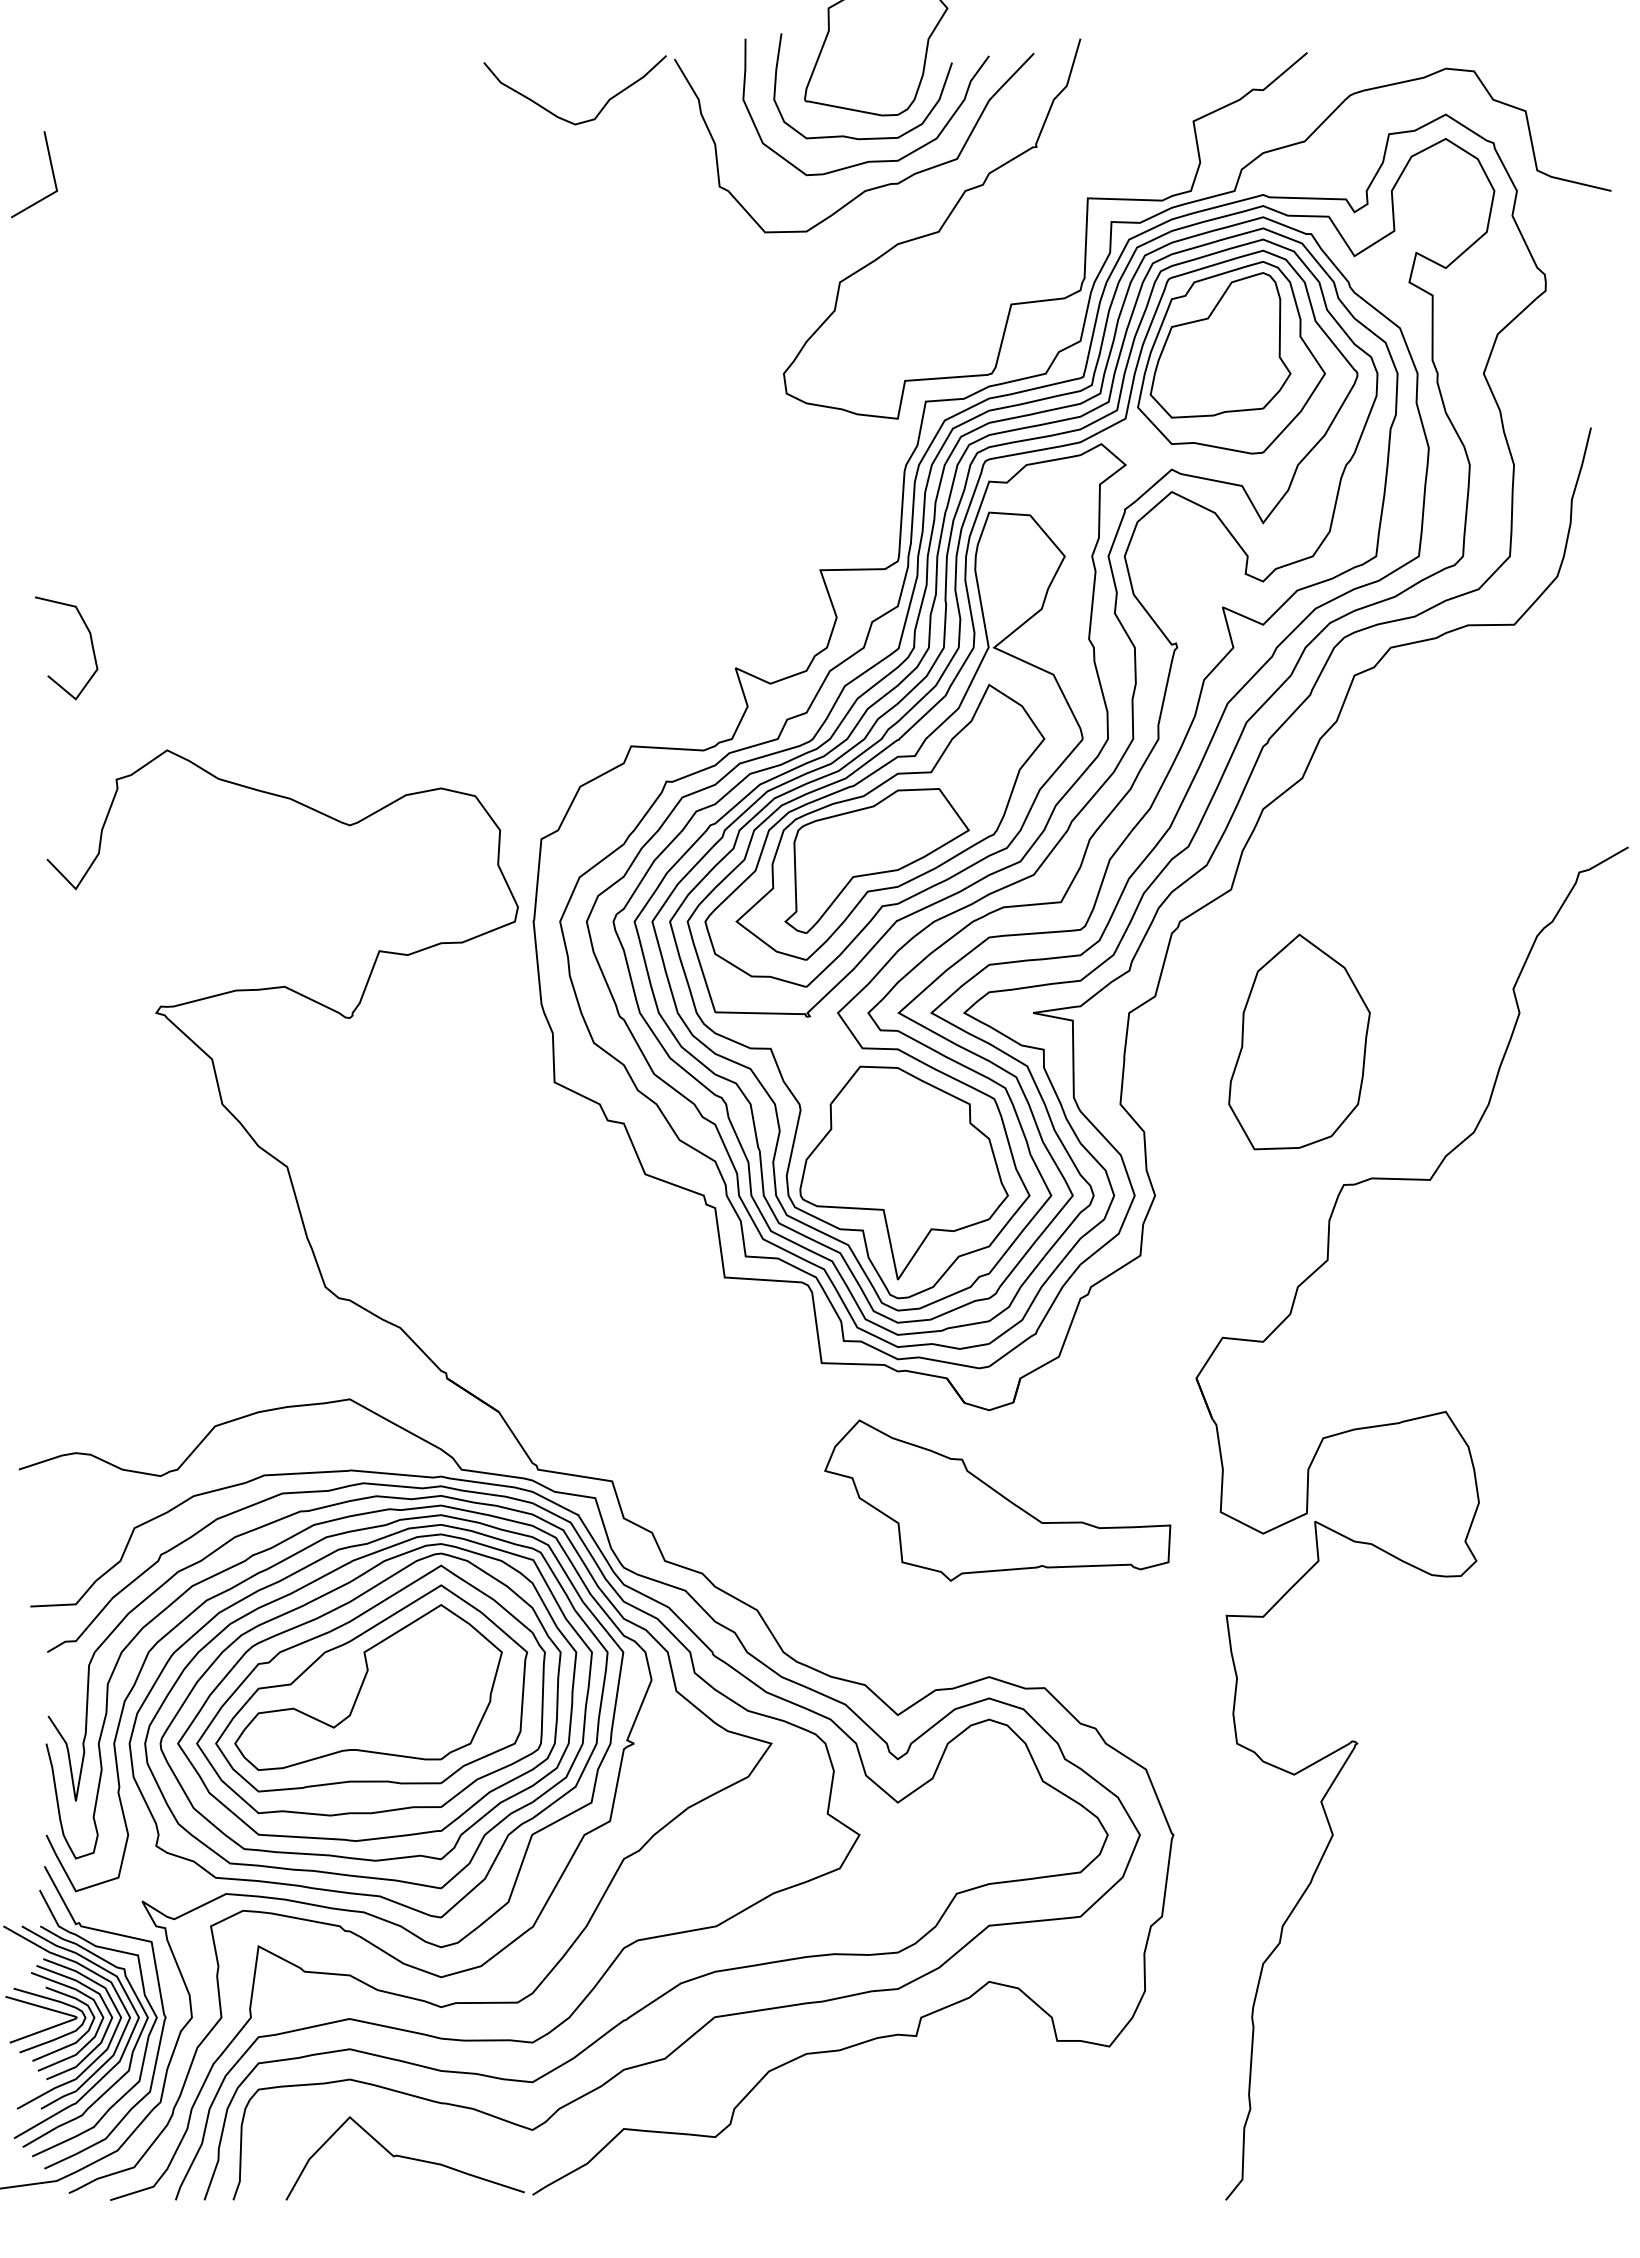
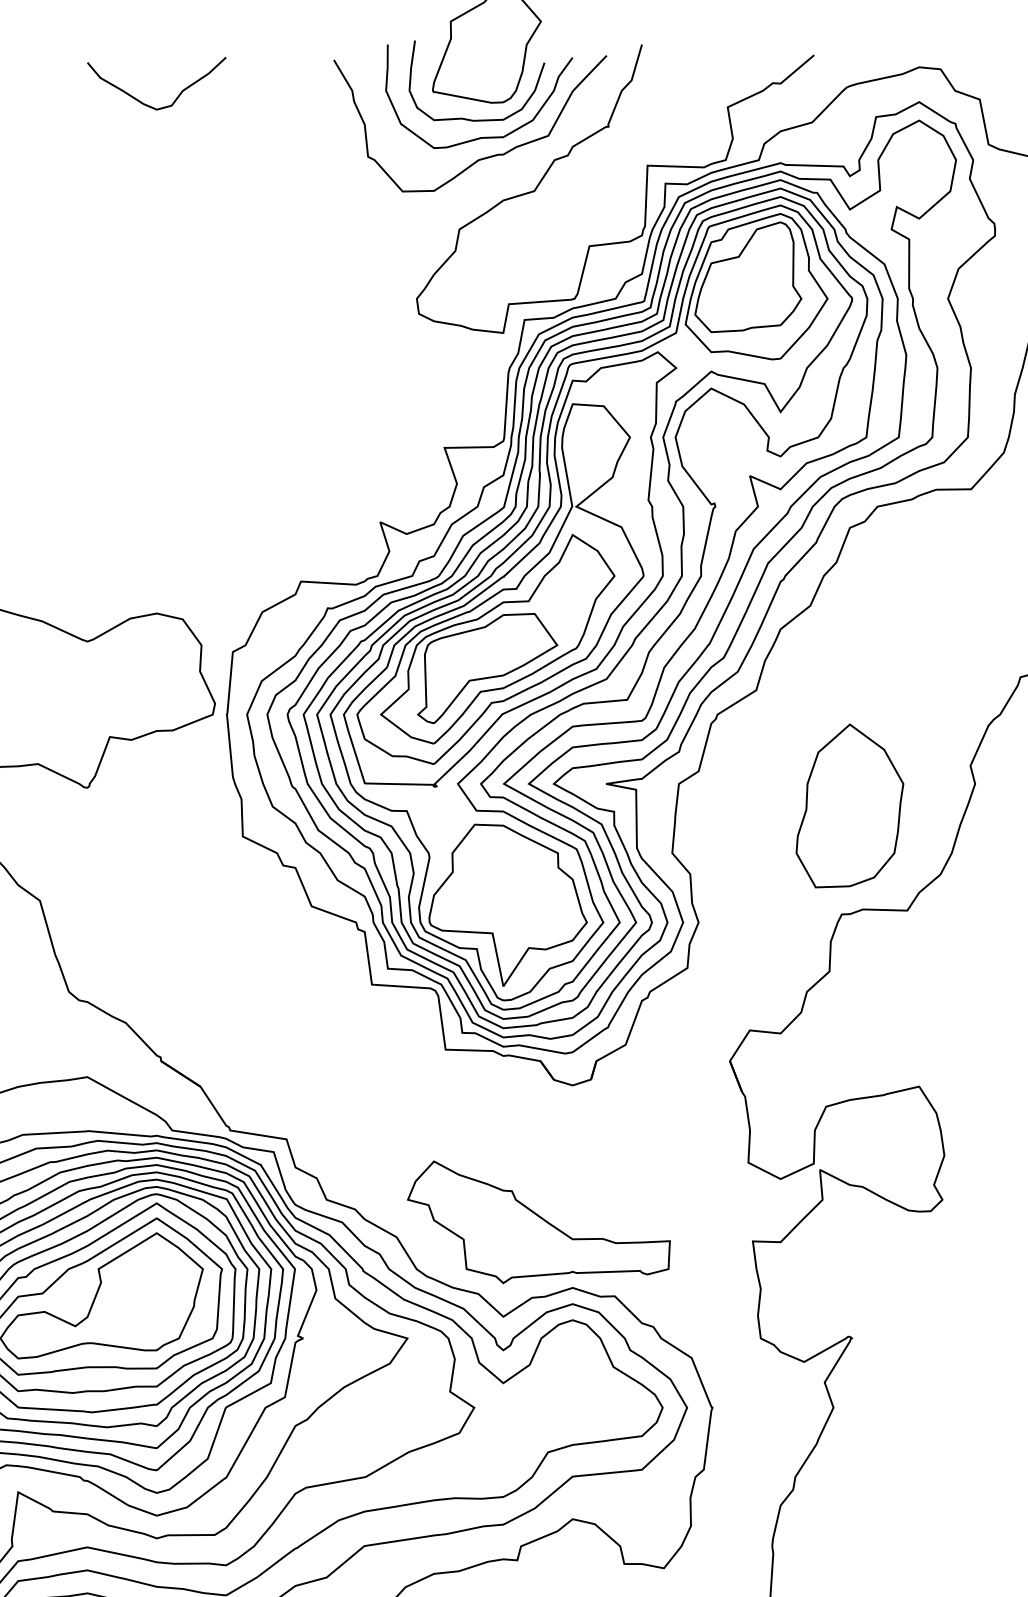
curve: (561, 117) -> (146, 104), moved
part: (1299, 1041) -> (849, 805), moved
part: (997, 1500) -> (538, 1222), moved

